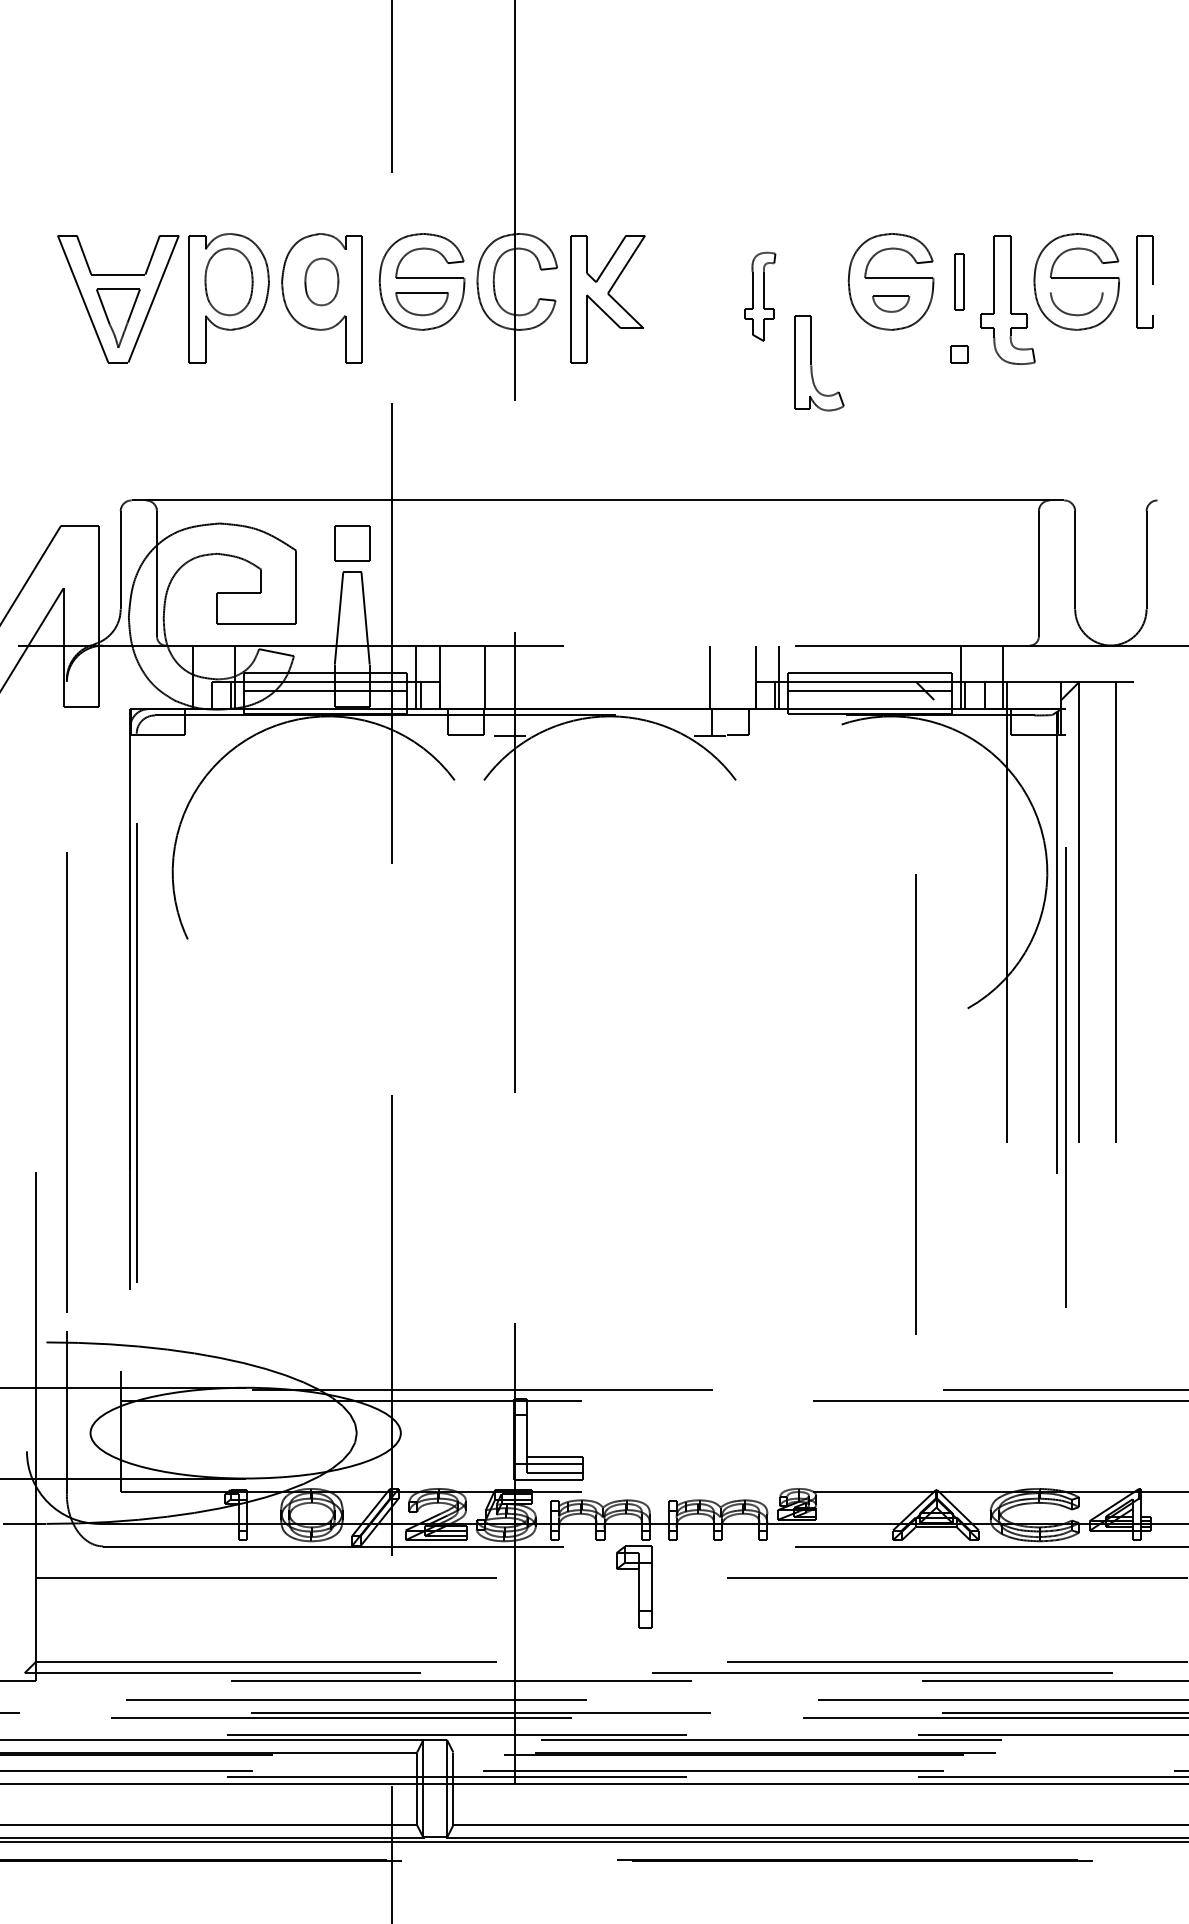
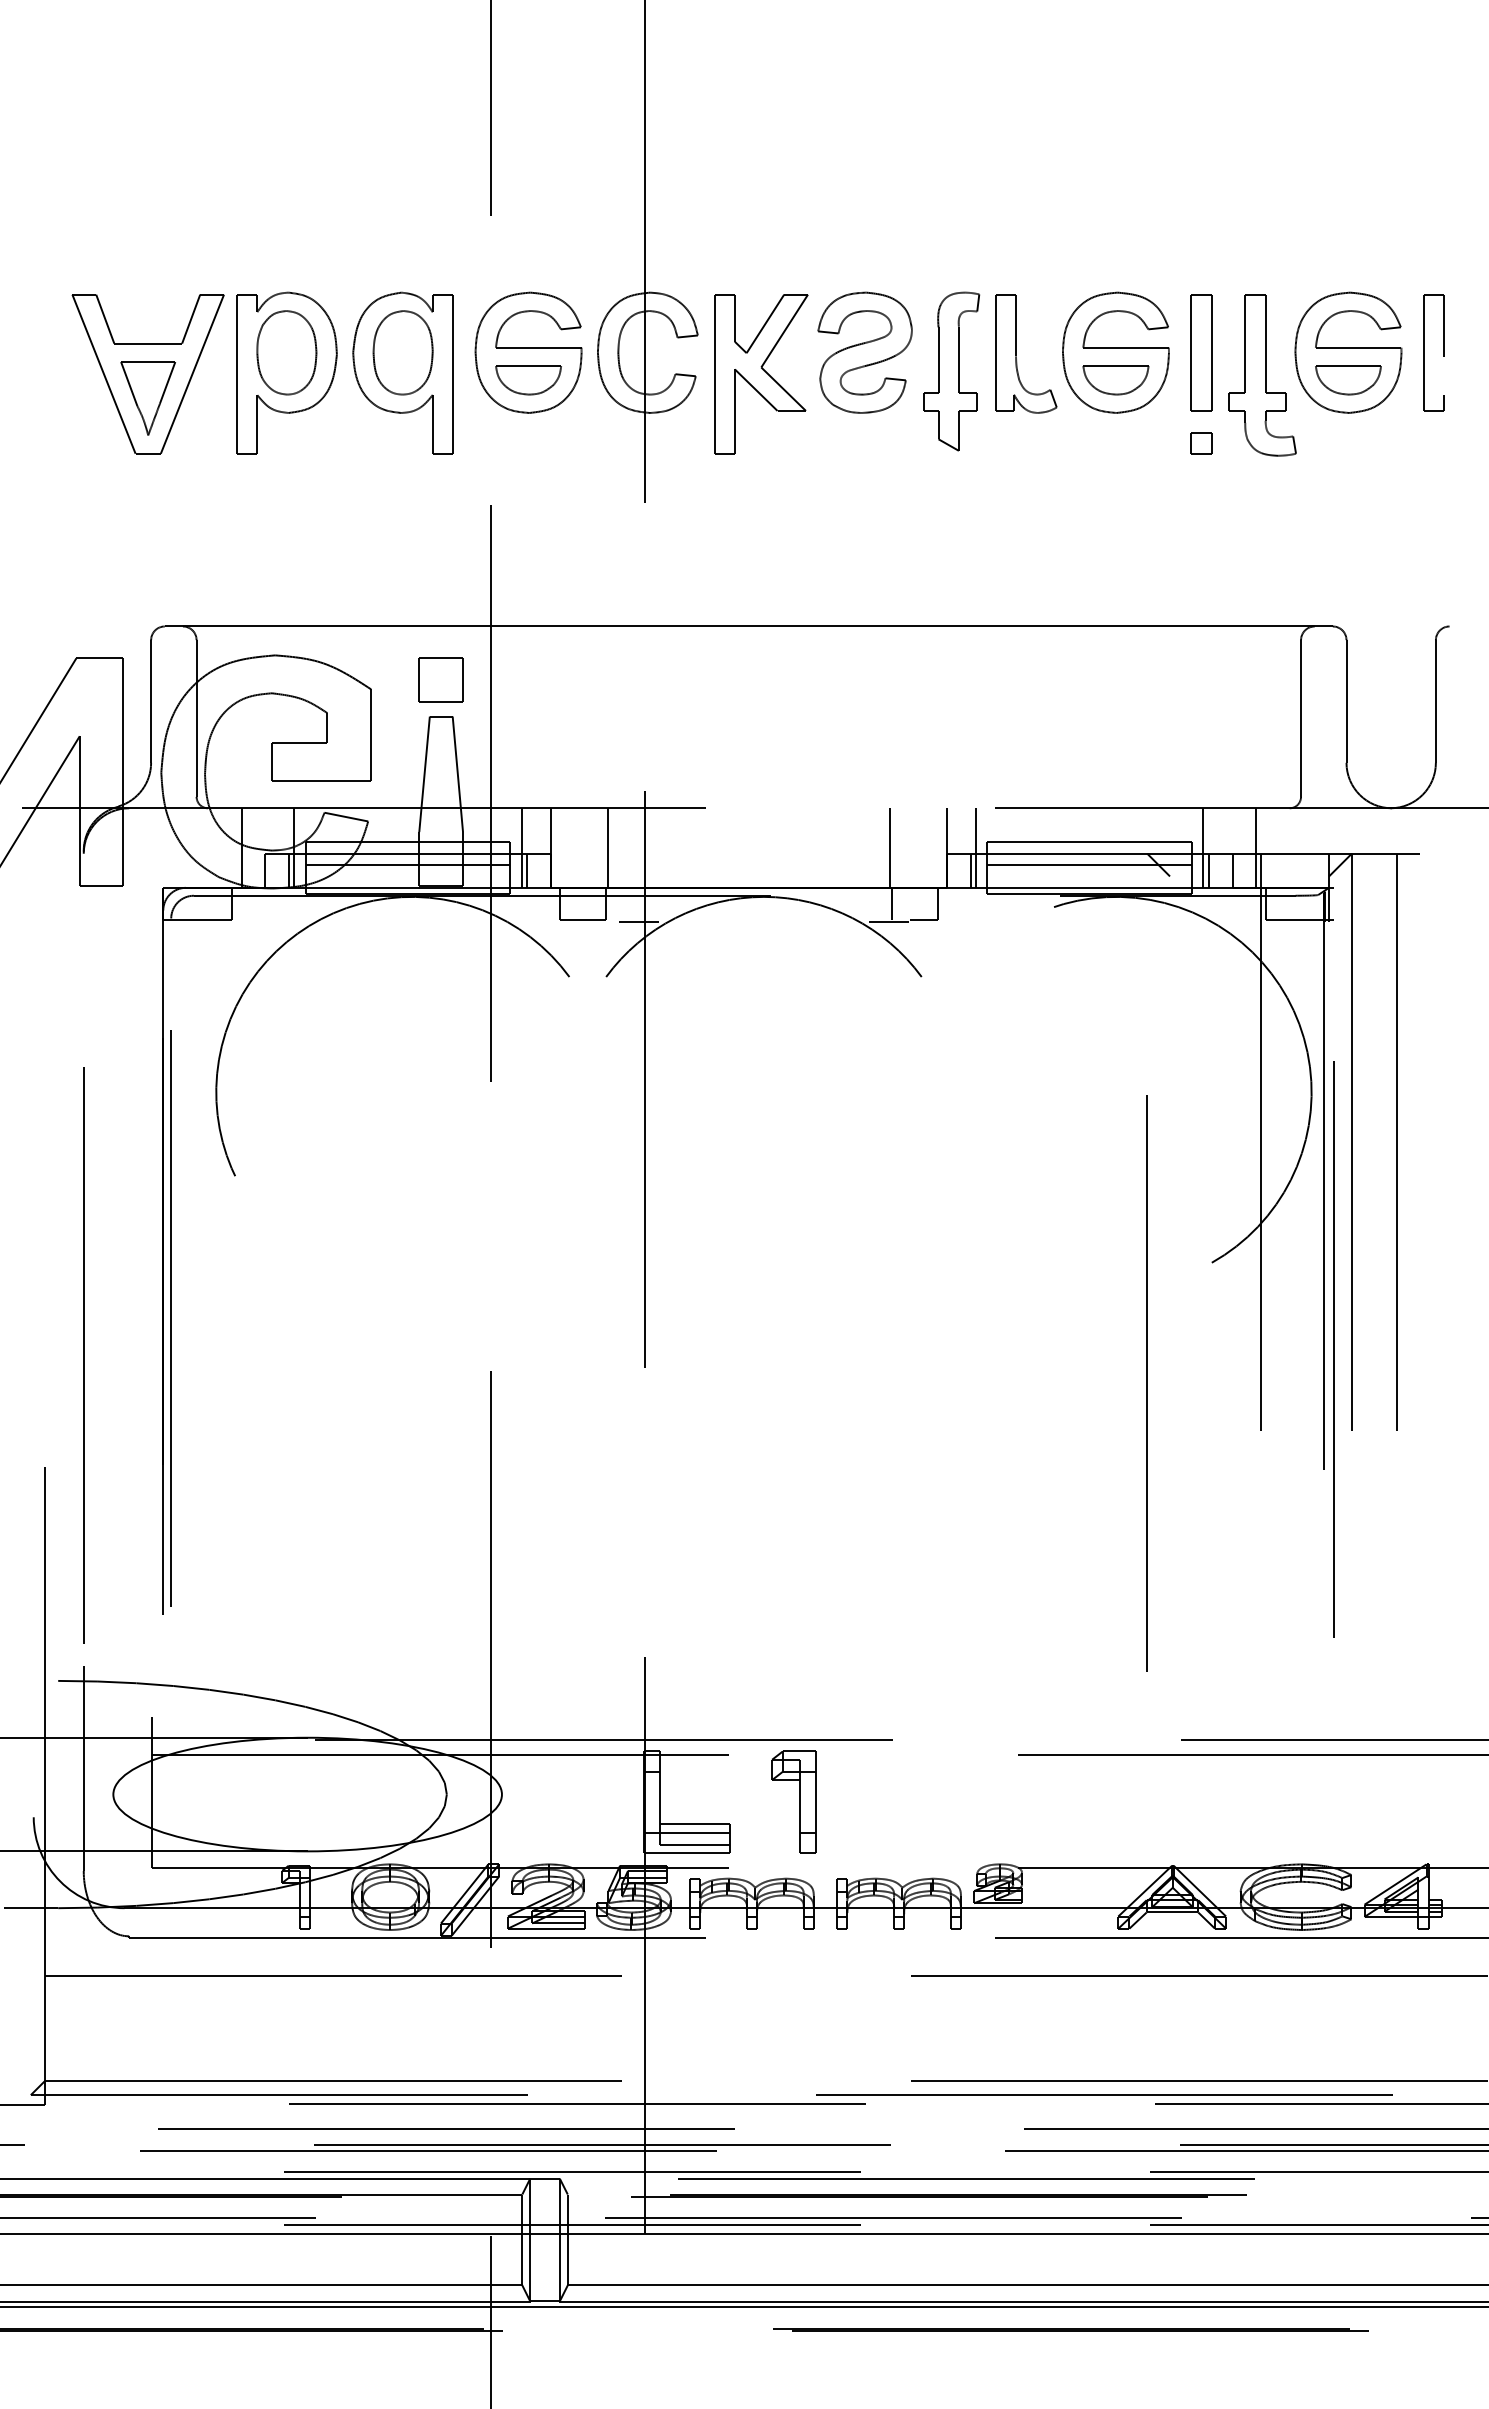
part: (321, 281) -> (402, 352), size x1.43
part: (690, 281) -> (864, 352), added
part: (959, 281) -> (1201, 352), size x1.67
line: (1076, 292) -> (1348, 366), added
part: (759, 296) -> (951, 371), size x1.43
part: (890, 304) -> (1115, 380), size x1.43
part: (811, 363) -> (1016, 353), moved
part: (633, 1586) -> (793, 1801), moved

